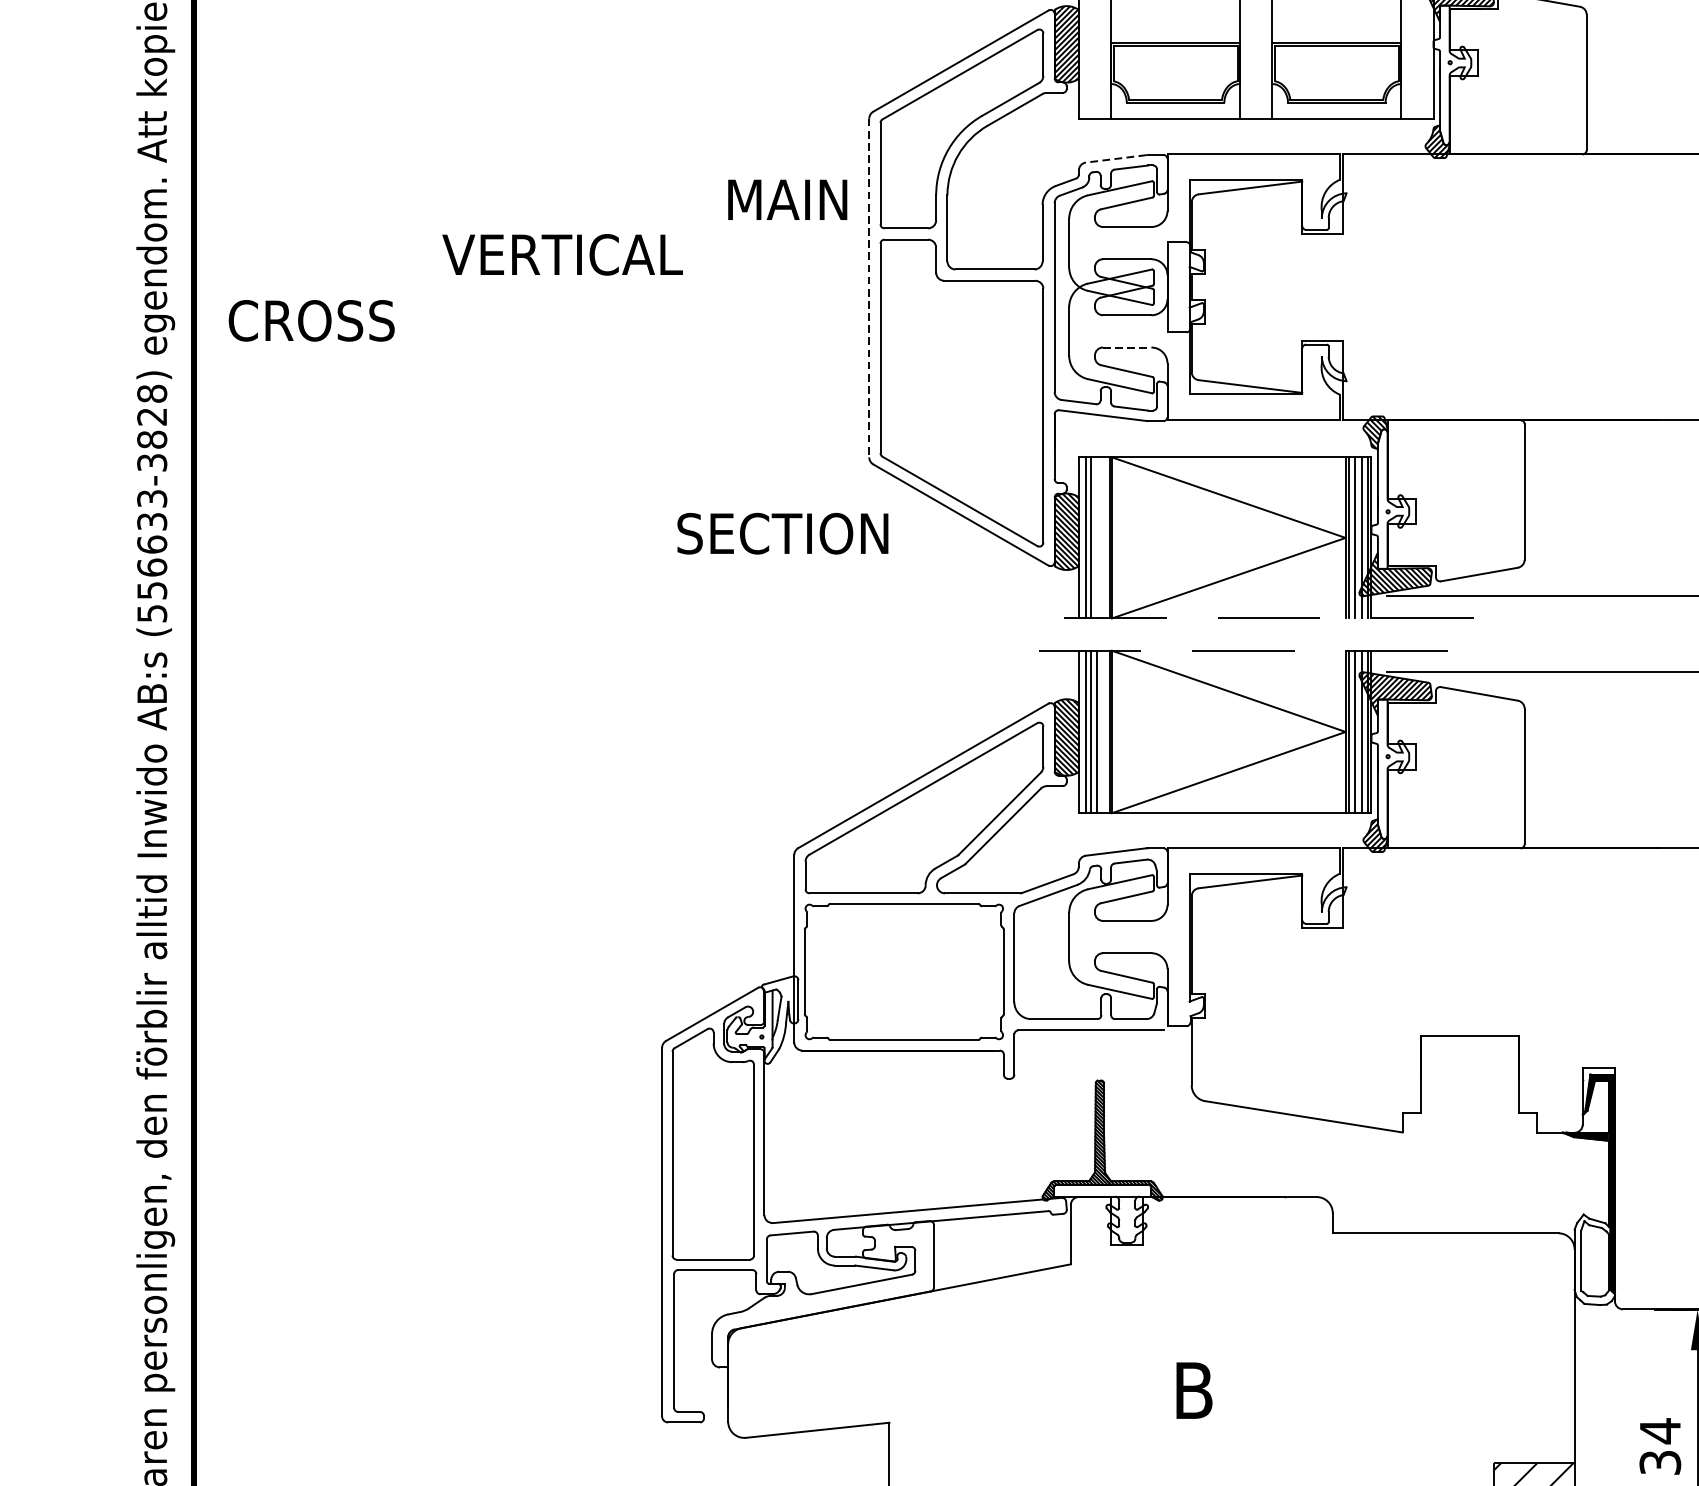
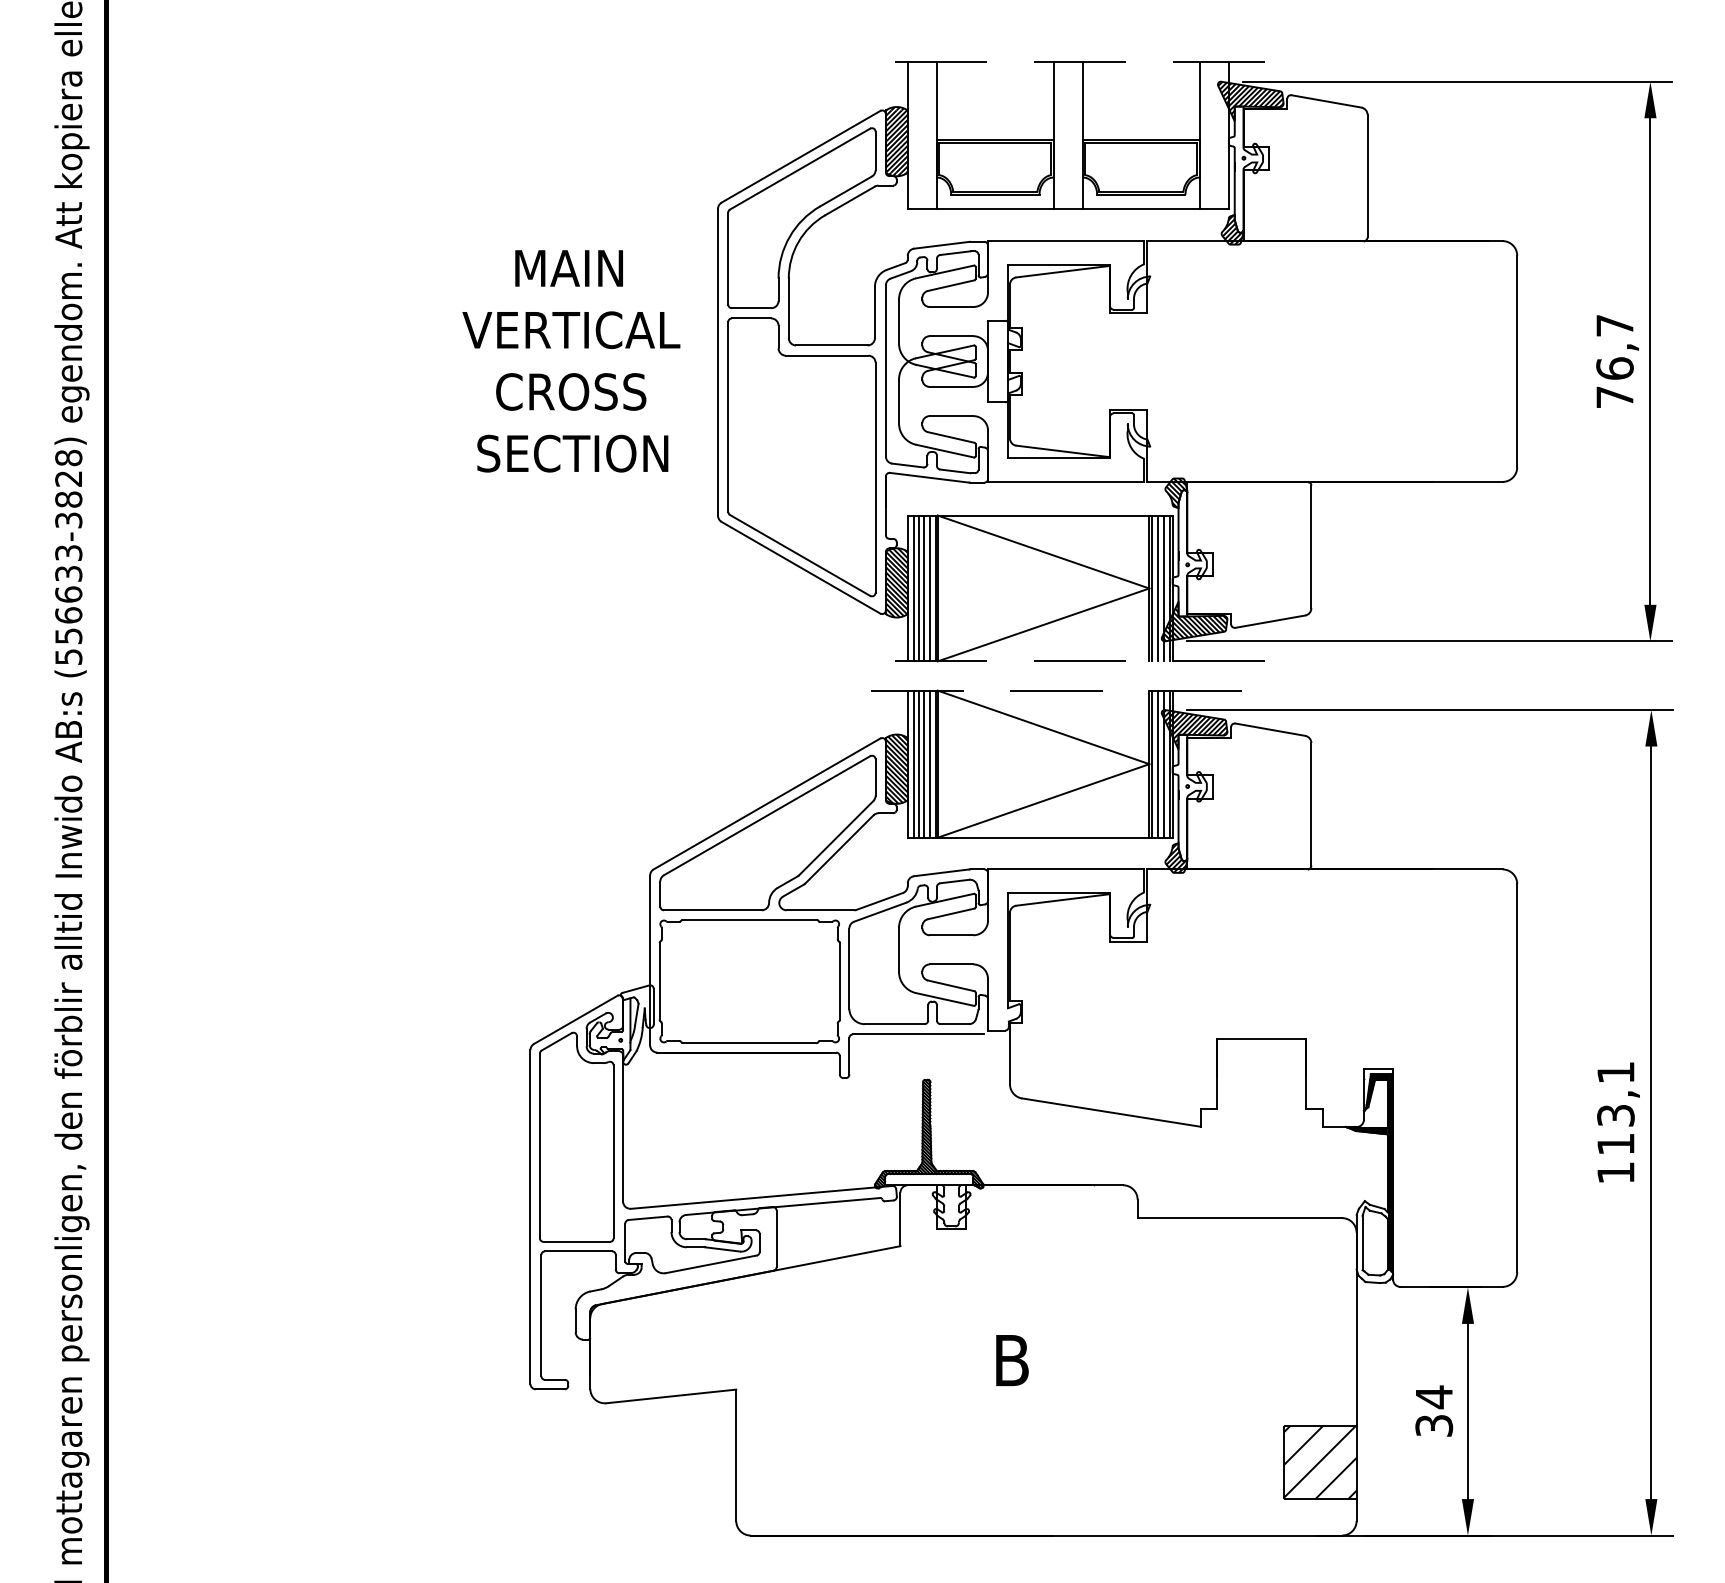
line: (1116, 159) -> (941, 245), dashed -> solid
text: (786, 199) -> (568, 268), moved
text: (562, 255) -> (571, 330), moved
line: (869, 288) -> (718, 362), dashed -> solid
text: (312, 320) -> (571, 391), moved
line: (1127, 347) -> (951, 416), dashed -> solid
text: (782, 533) -> (572, 453), moved
line: (1097, 537) -> (924, 588), added
line: (1103, 537) -> (930, 588), added
line: (1103, 731) -> (930, 763), added

